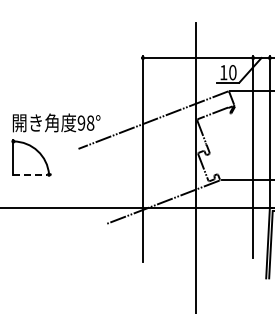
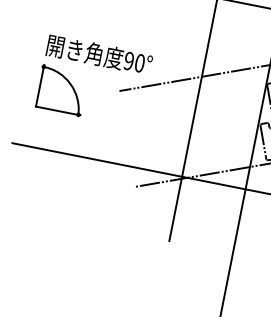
text: (90, 123) -> (139, 63), 98° -> 90°
line: (30, 174) -> (56, 110), dashed -> solid

